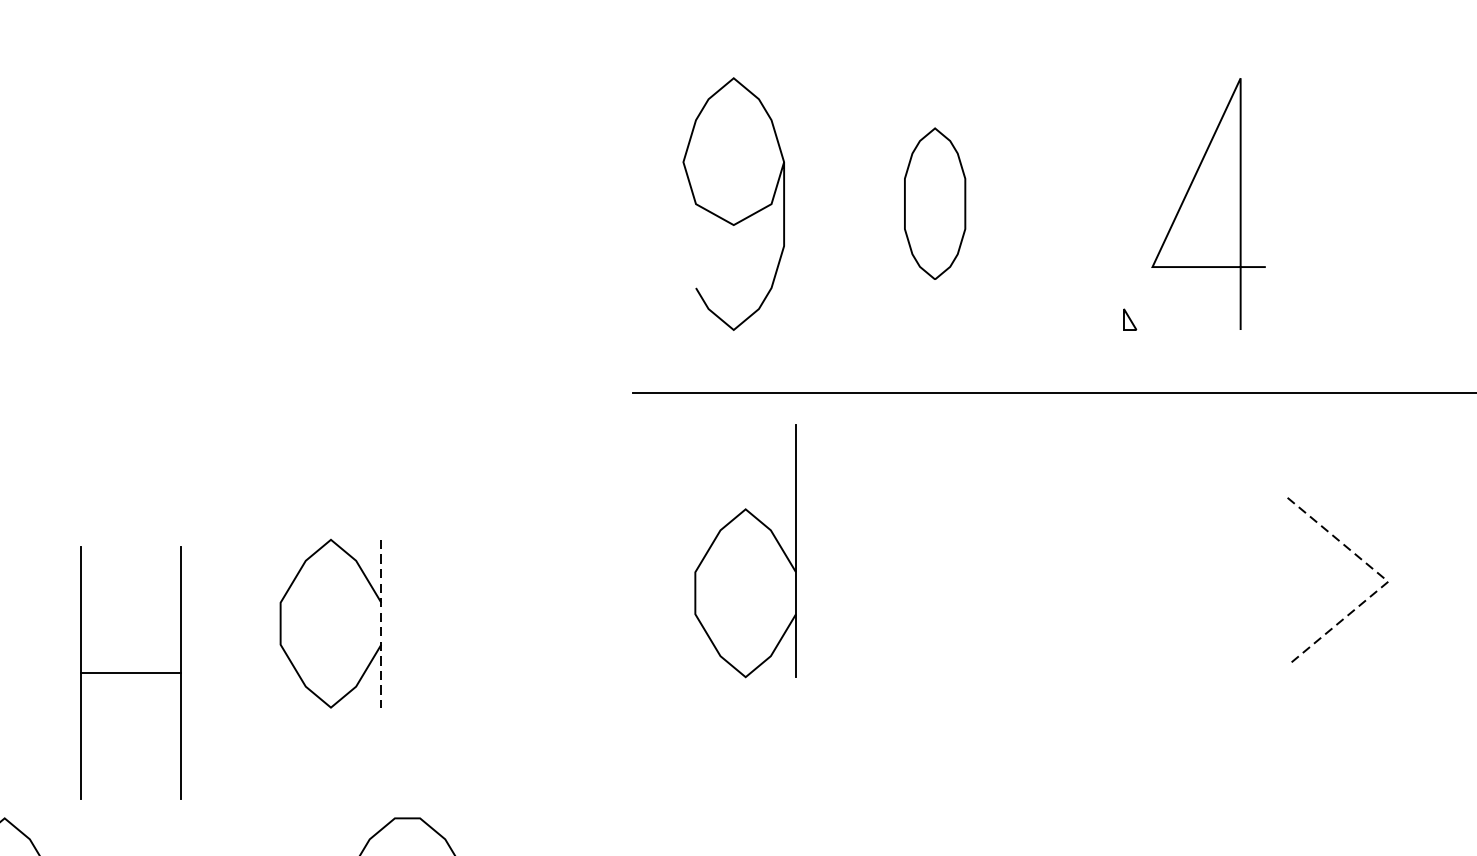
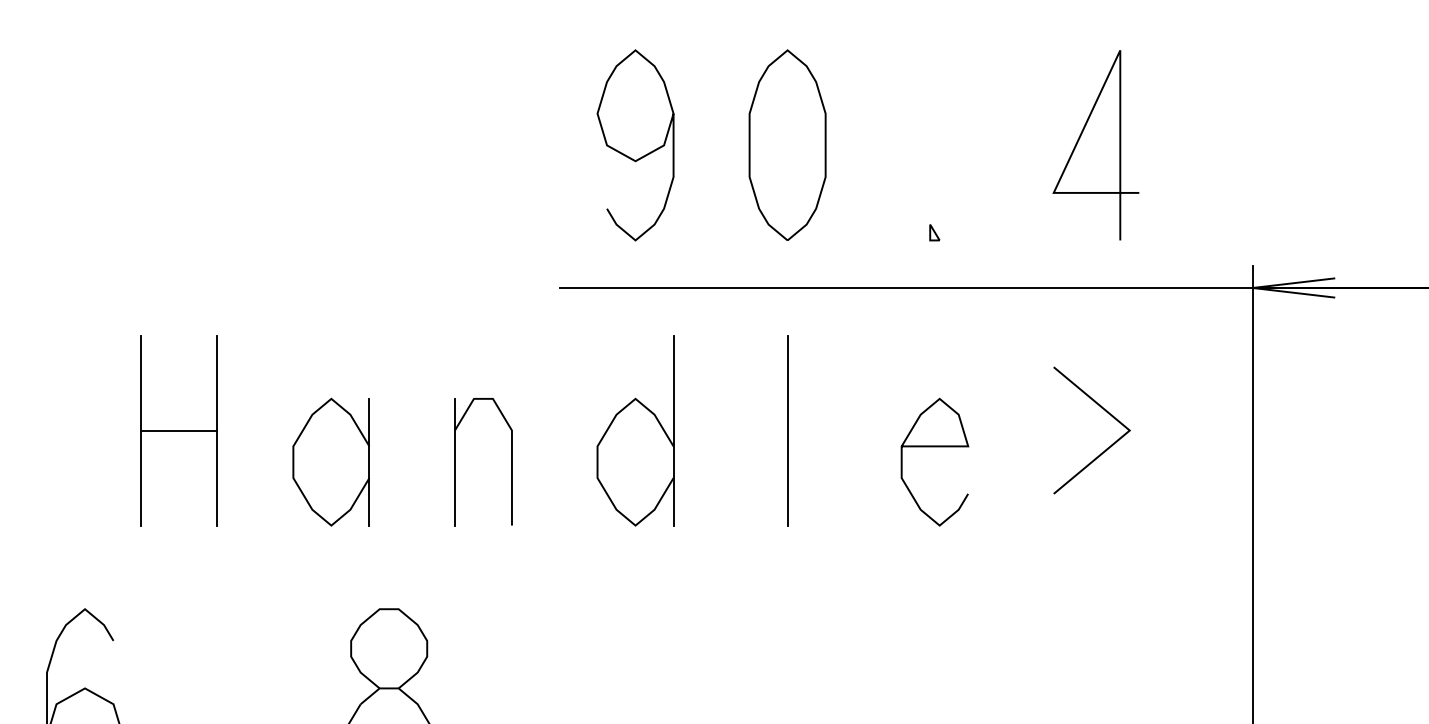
line: (1187, 195) -> (1080, 138), moved
part: (934, 202) -> (787, 144), size x1.67
part: (745, 551) -> (635, 430), moved
line: (934, 581) -> (787, 430), added
line: (1387, 581) -> (1129, 430), dashed -> solid
curve: (1129, 604) -> (934, 447), added
line: (381, 624) -> (369, 462), dashed -> solid
part: (495, 624) -> (455, 462), added
part: (129, 673) -> (178, 430), moved

